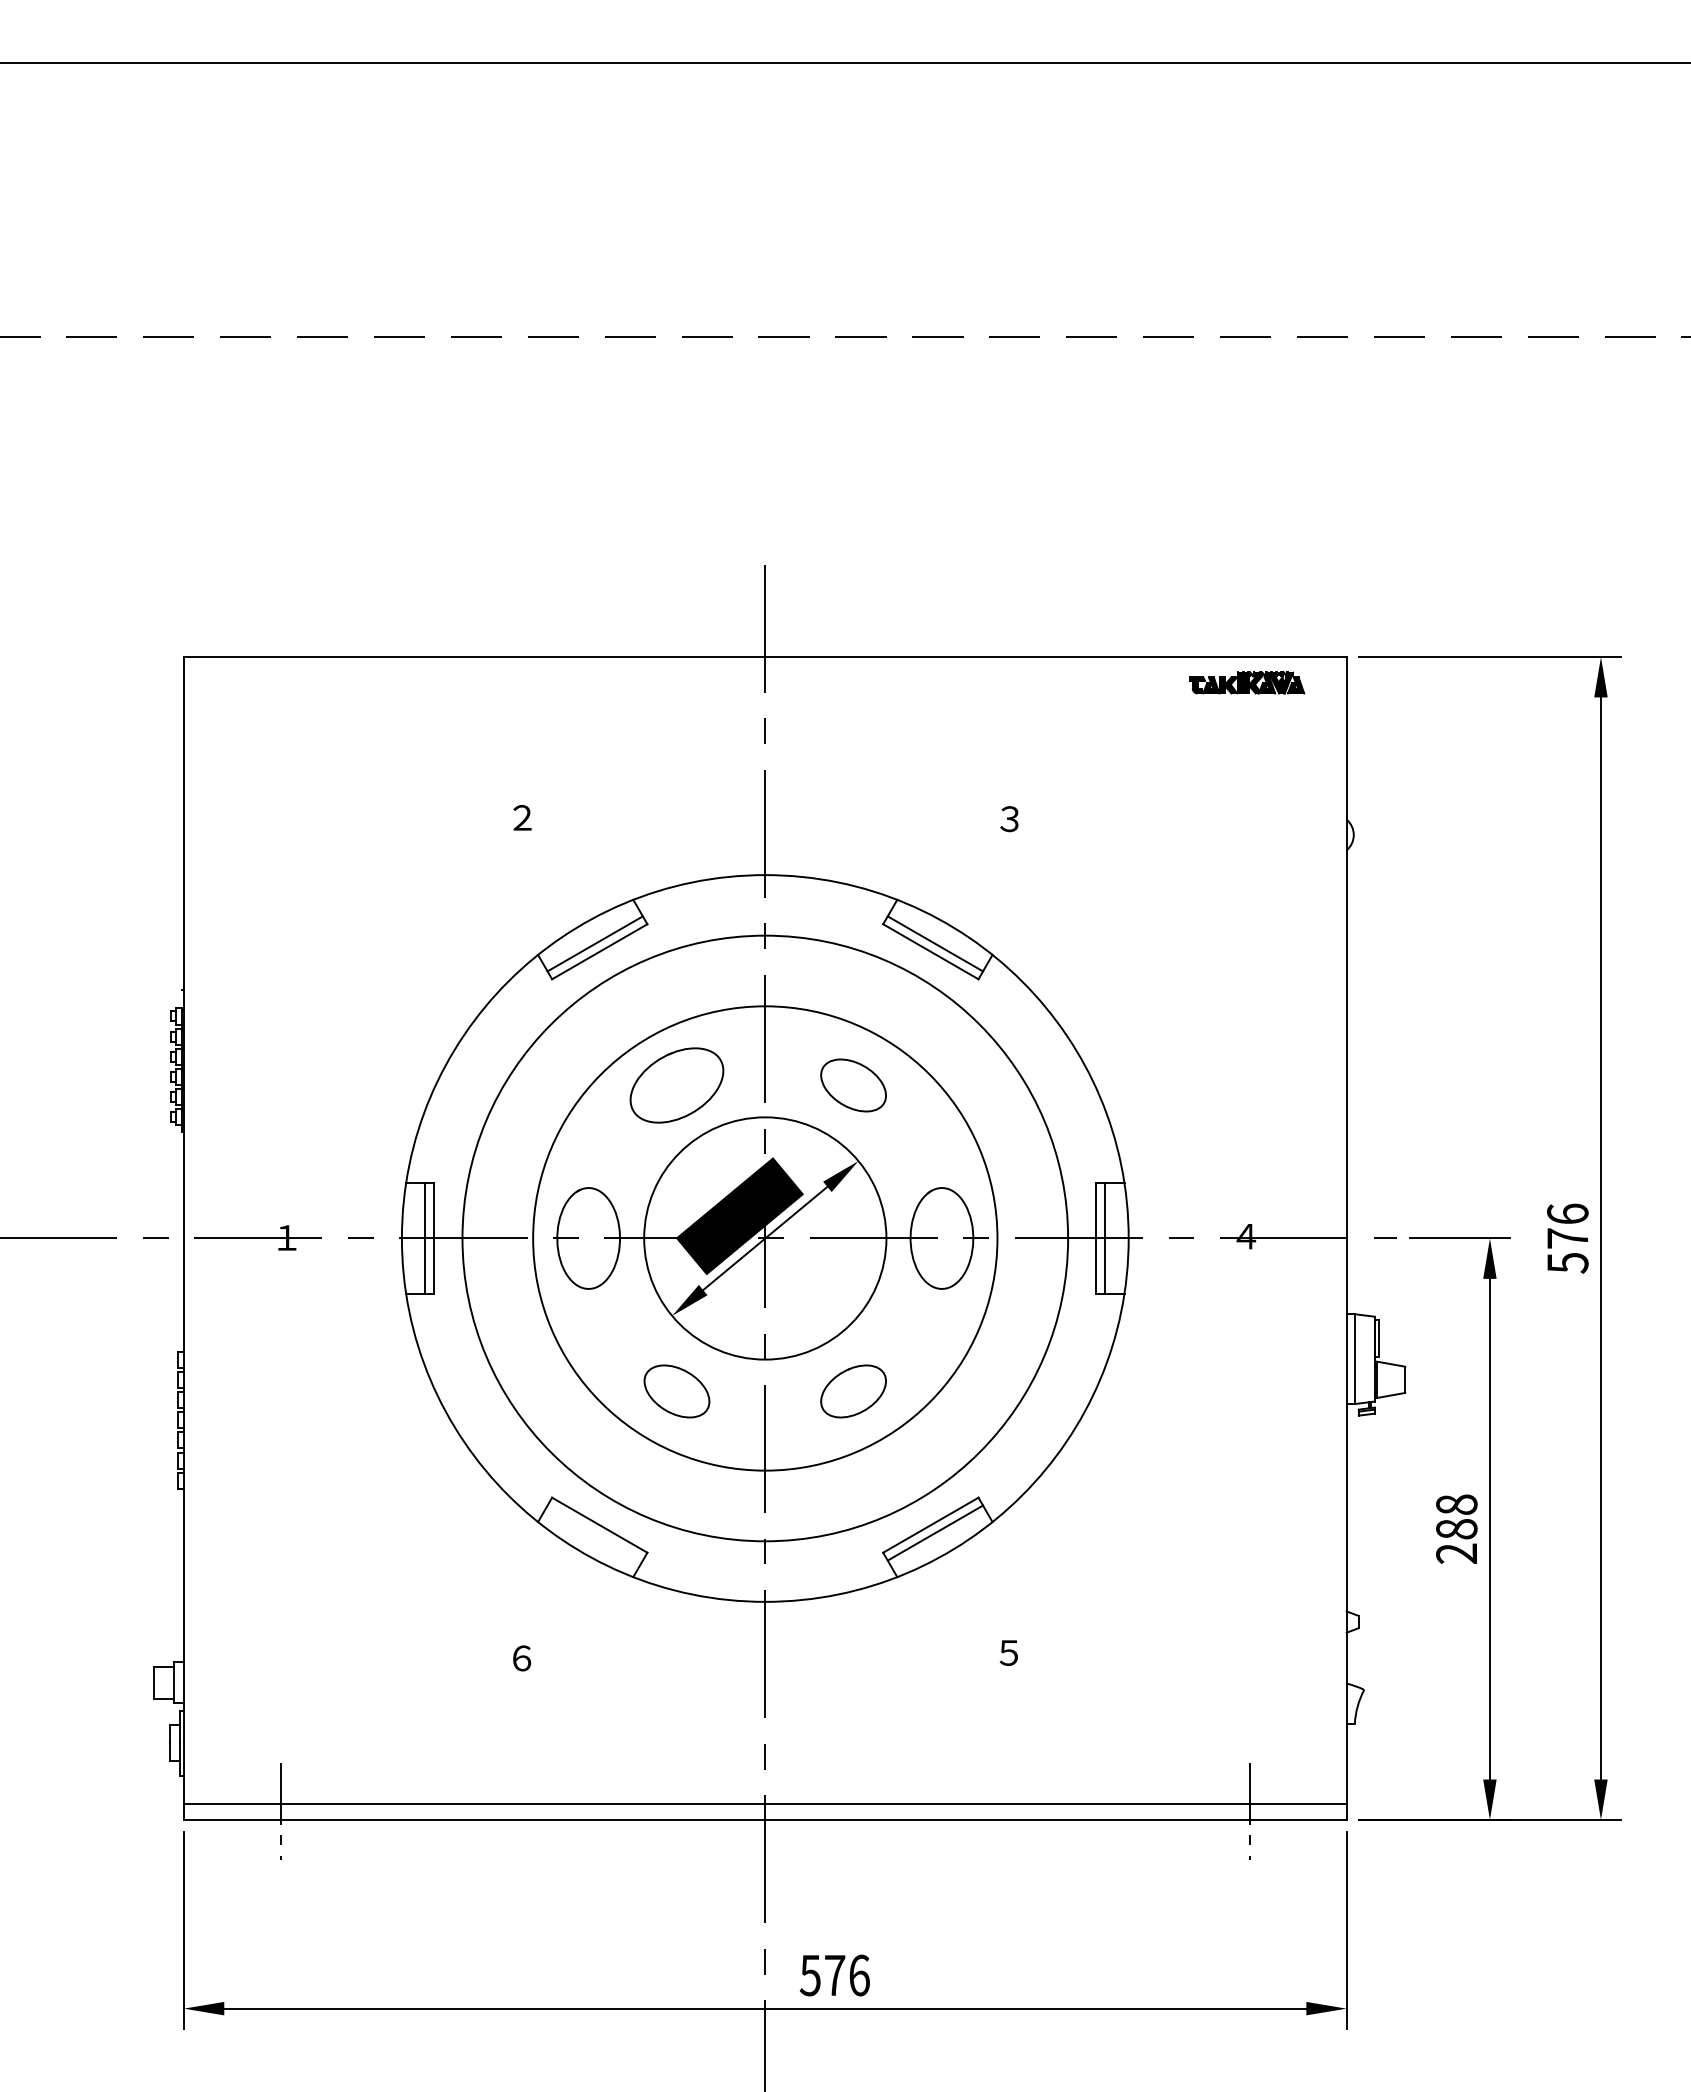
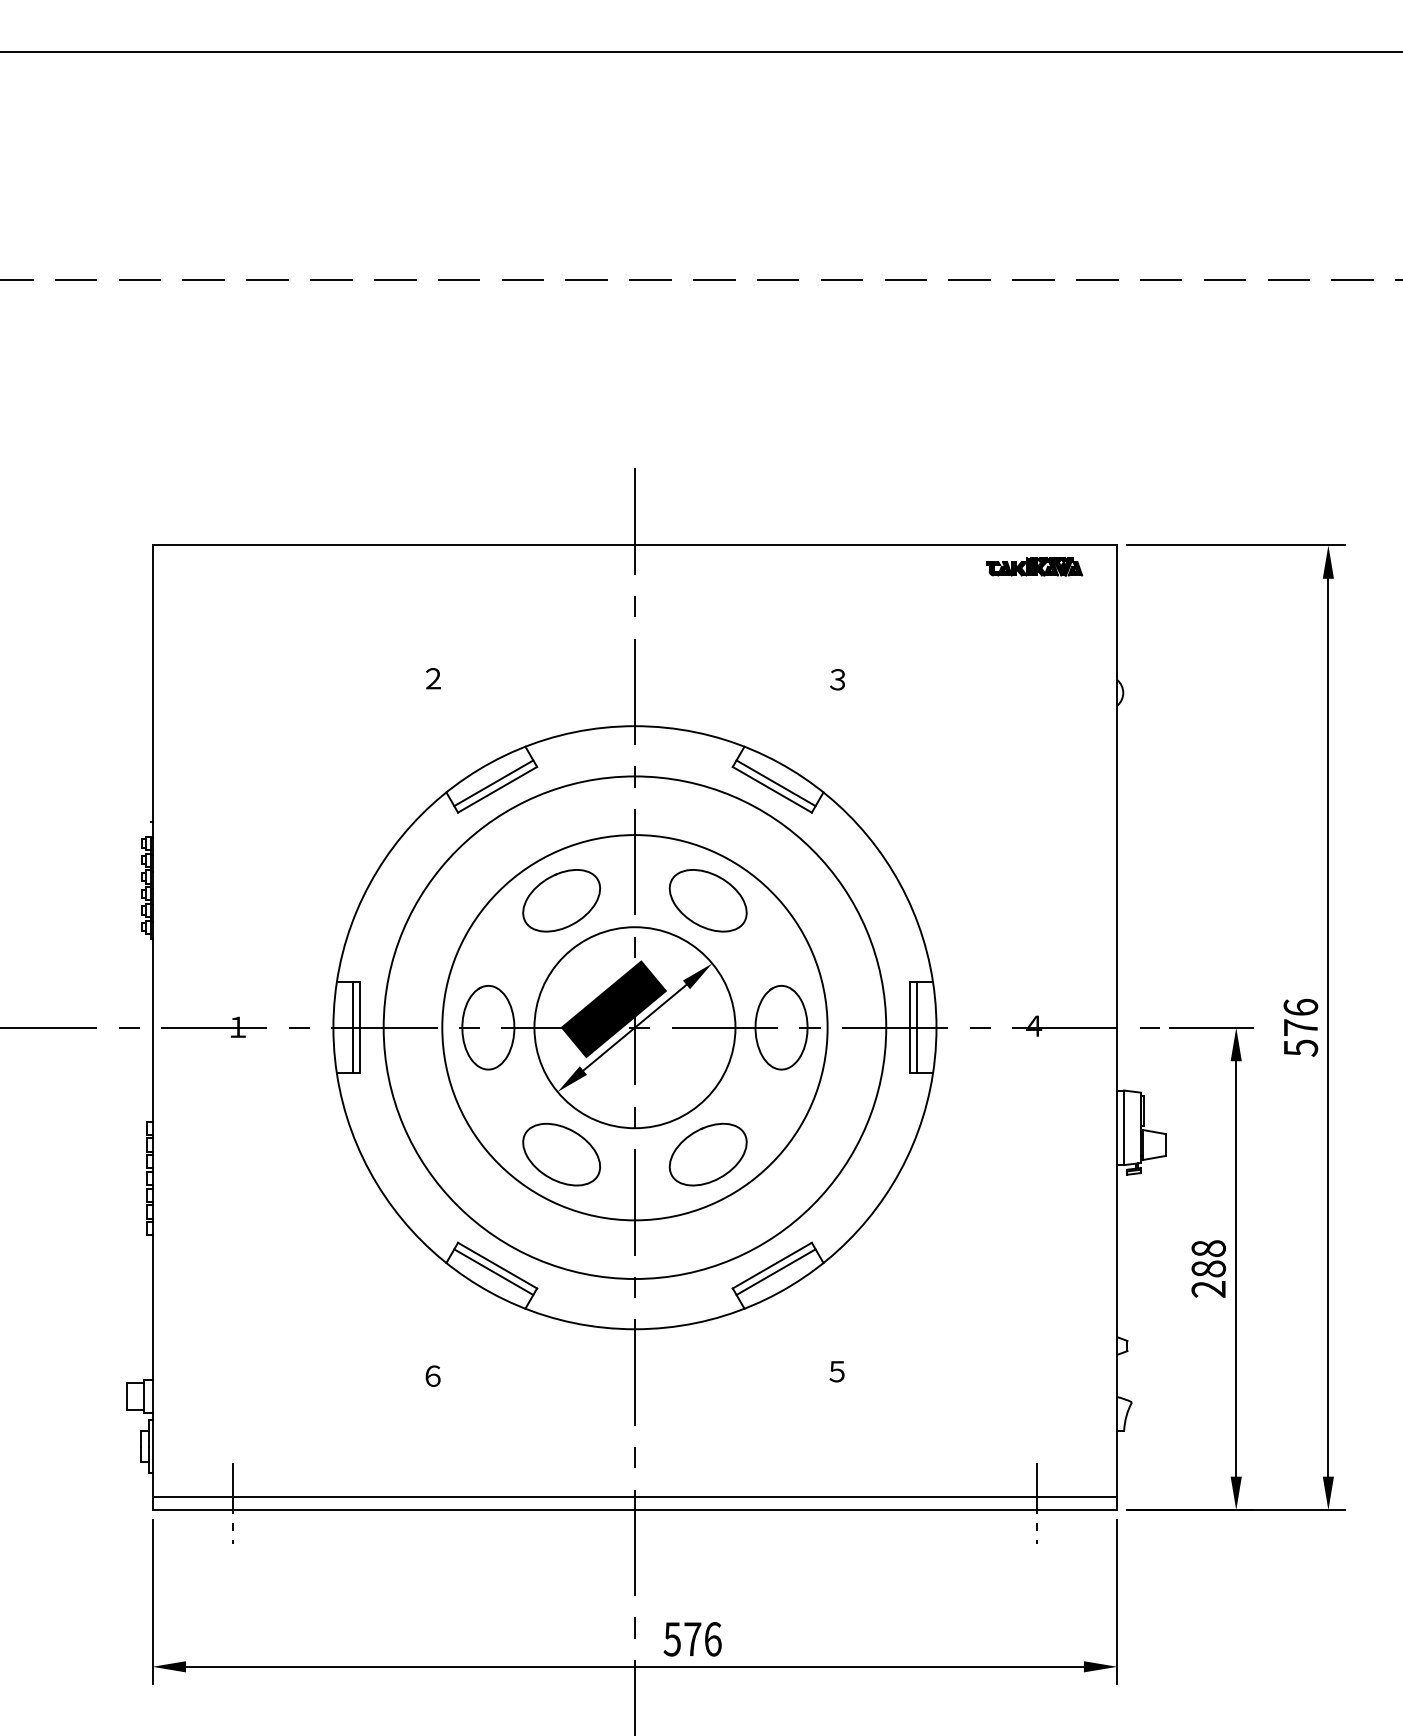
part: (853, 1085) -> (708, 900), size x1.43
part: (676, 1391) -> (561, 1154), size x1.43
part: (853, 1391) -> (708, 1154), size x1.43
line: (594, 1532) -> (493, 1271), added

